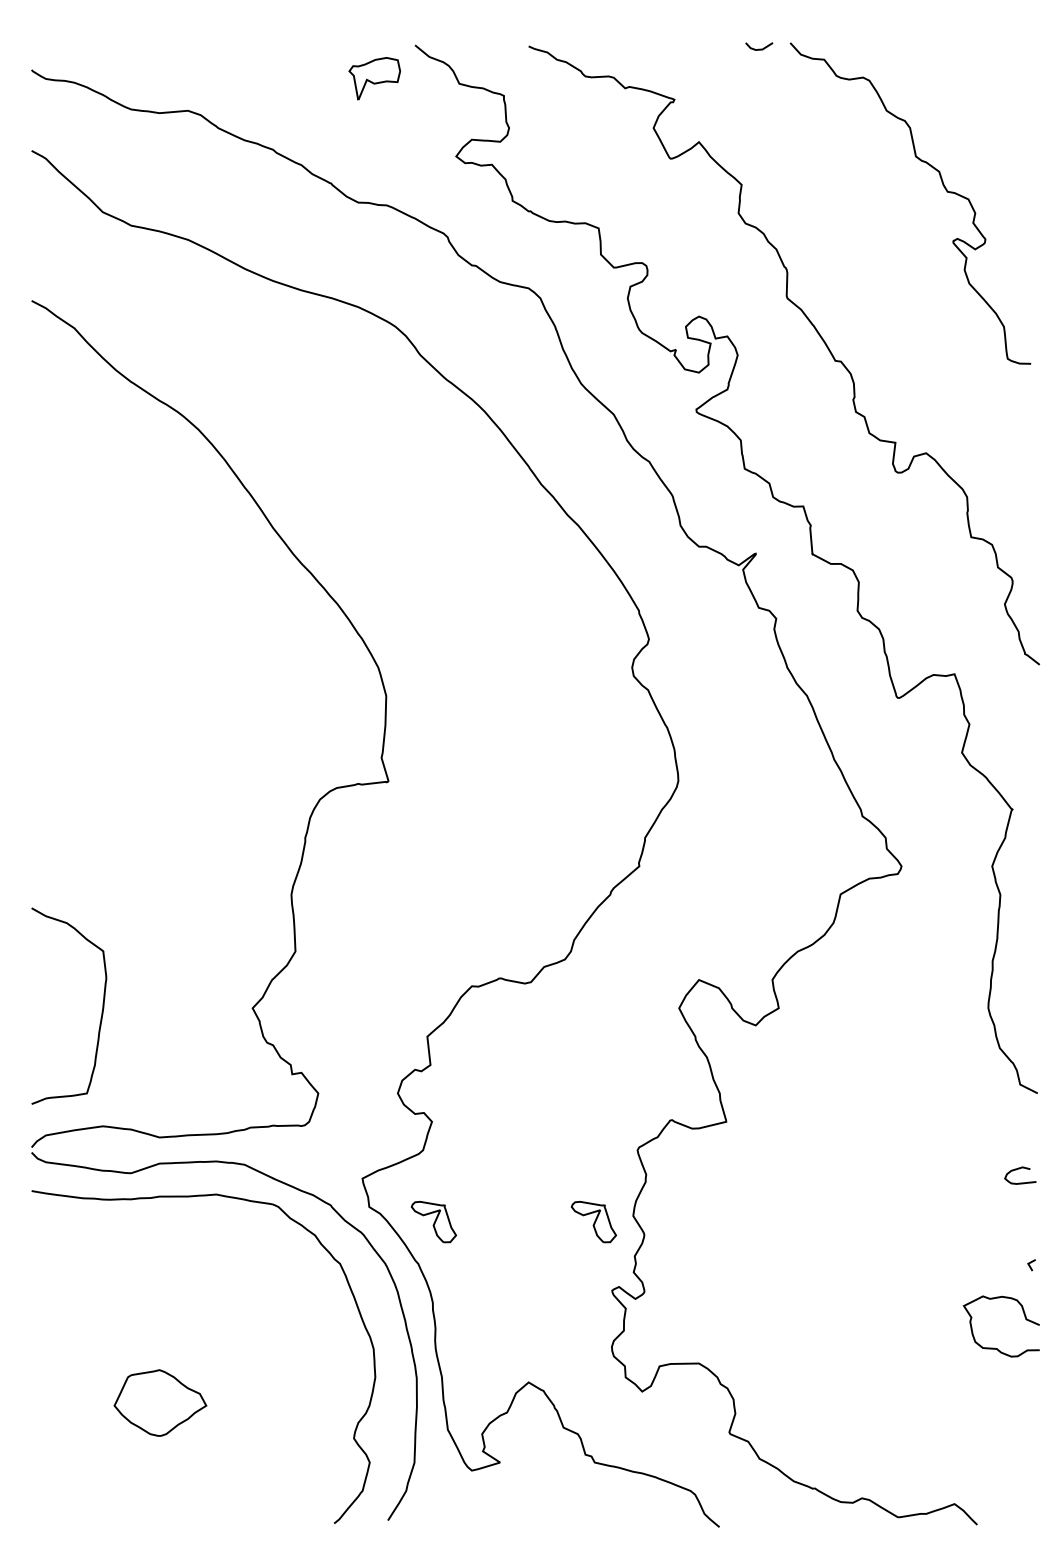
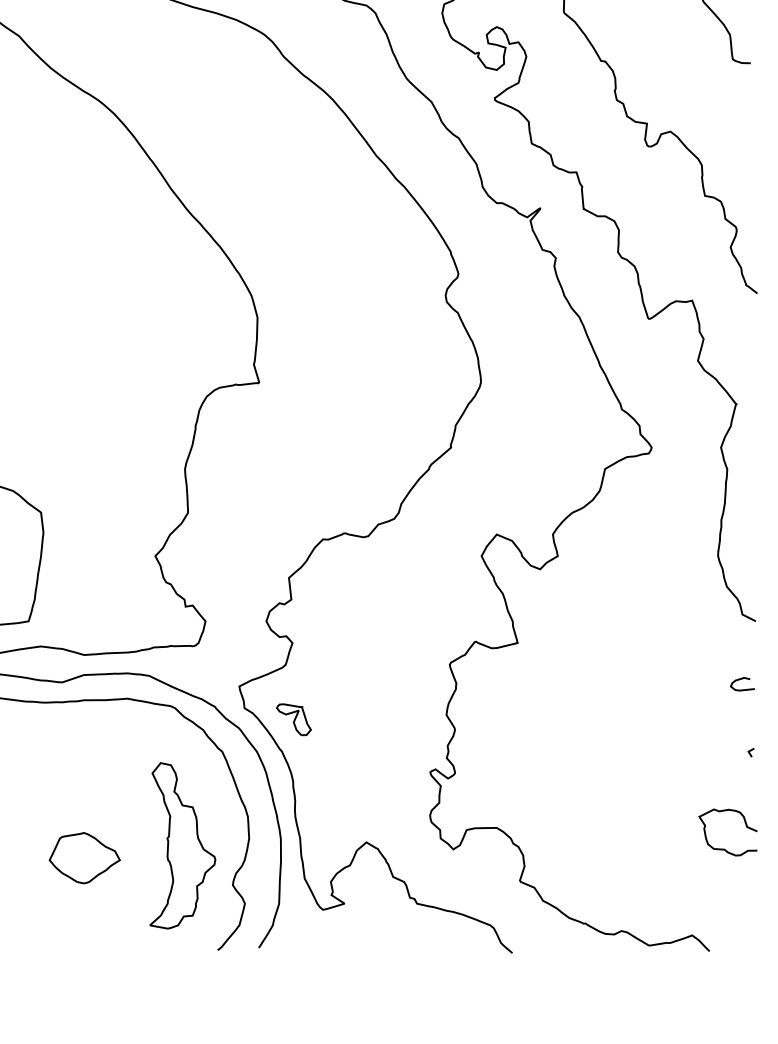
part: (593, 1222) -> (416, 720), removed
curve: (994, 1347) -> (722, 848), moved
part: (288, 1386) -> (182, 845), added

